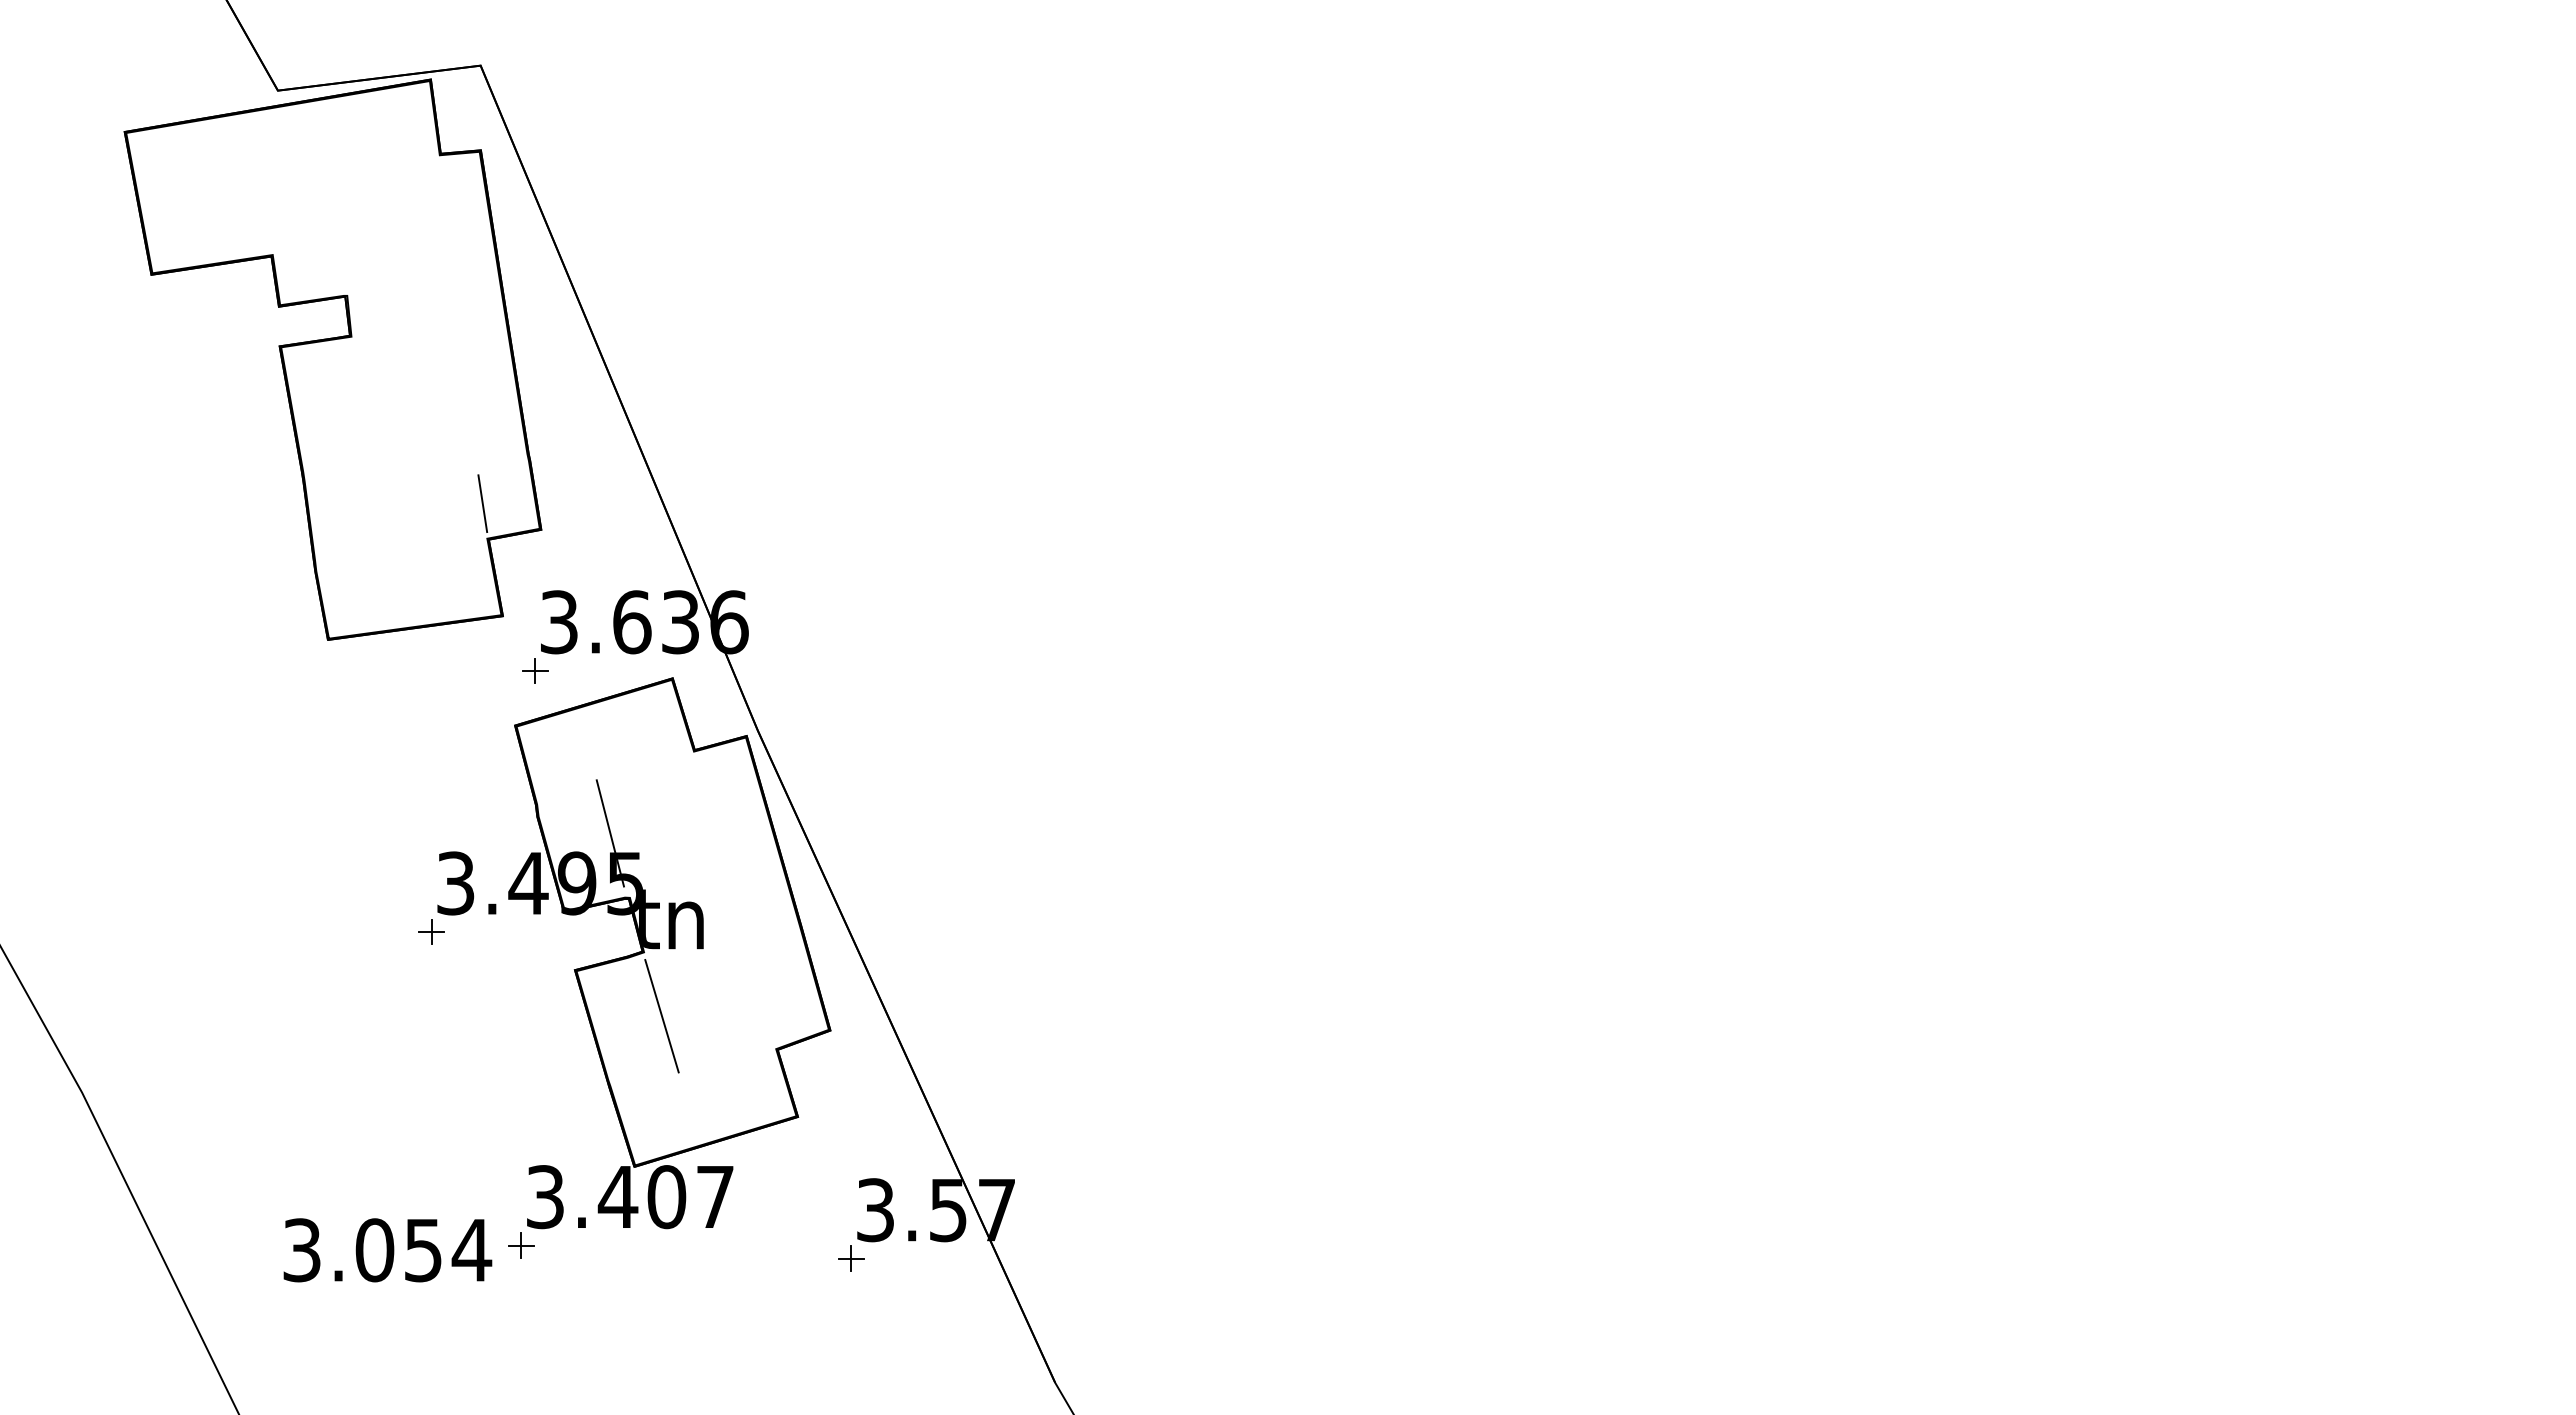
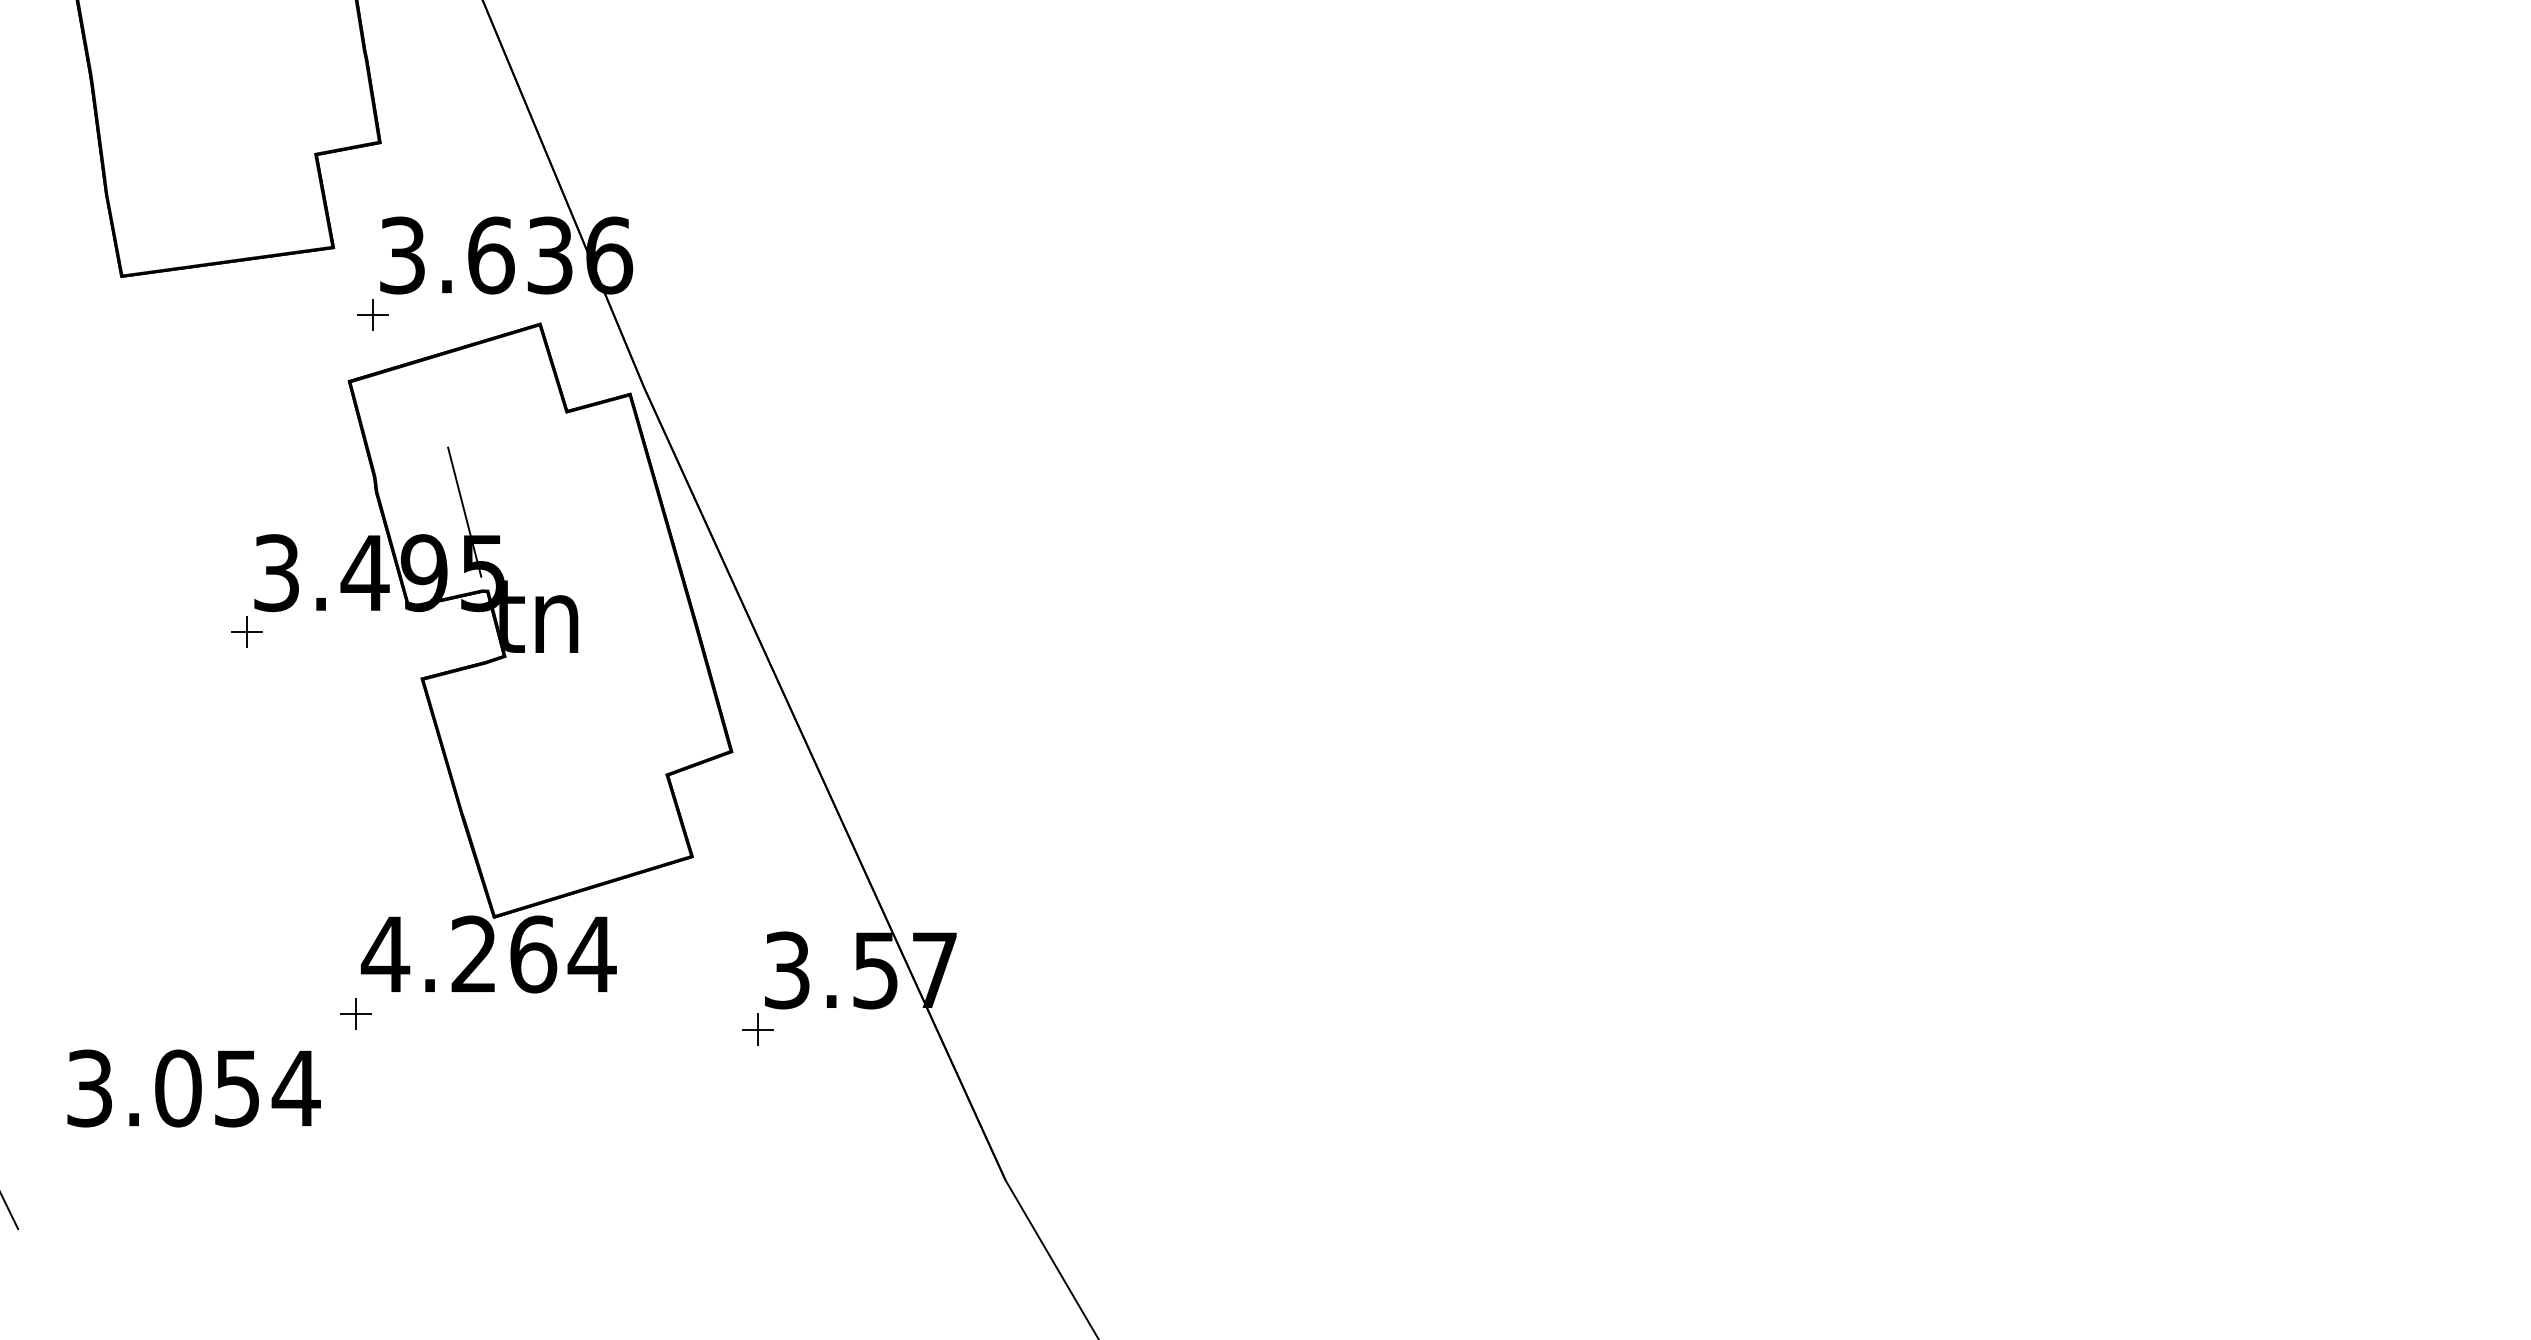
line: (482, 503) -> (309, 111), removed
line: (661, 1016) -> (526, 734), removed
text: (630, 1197) -> (489, 954), 3.407 -> 4.264
text: (387, 1250) -> (193, 1088), moved

